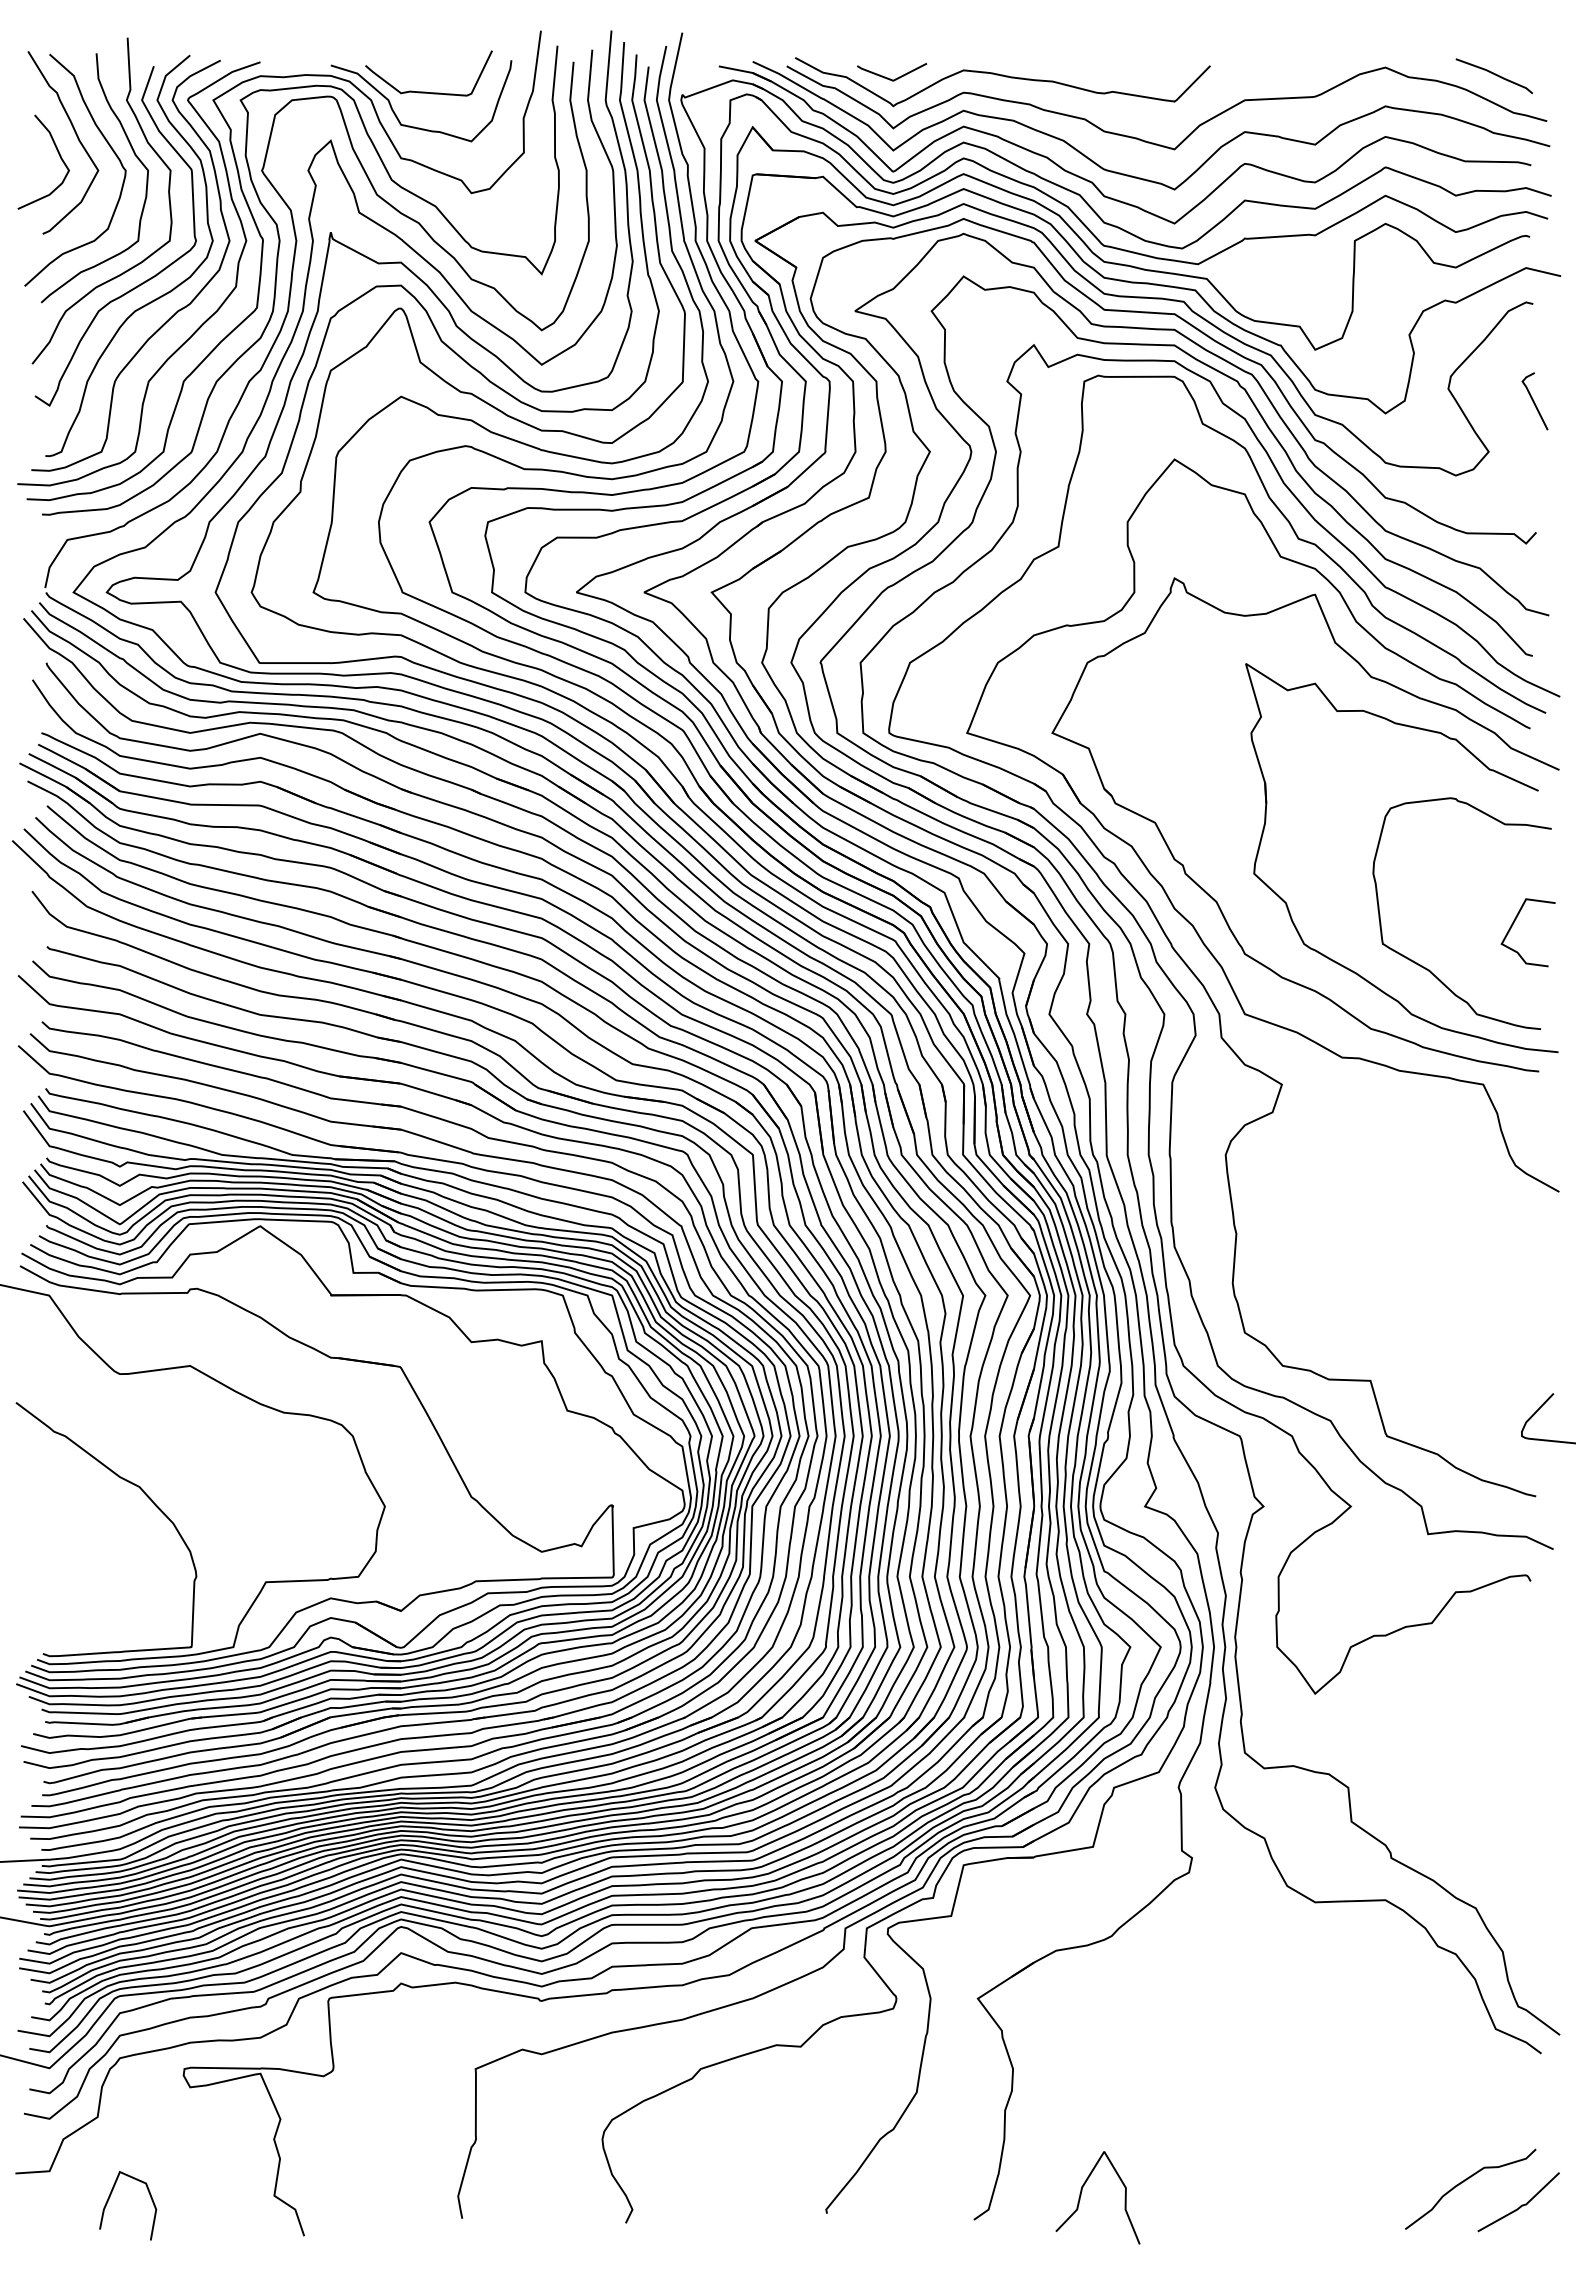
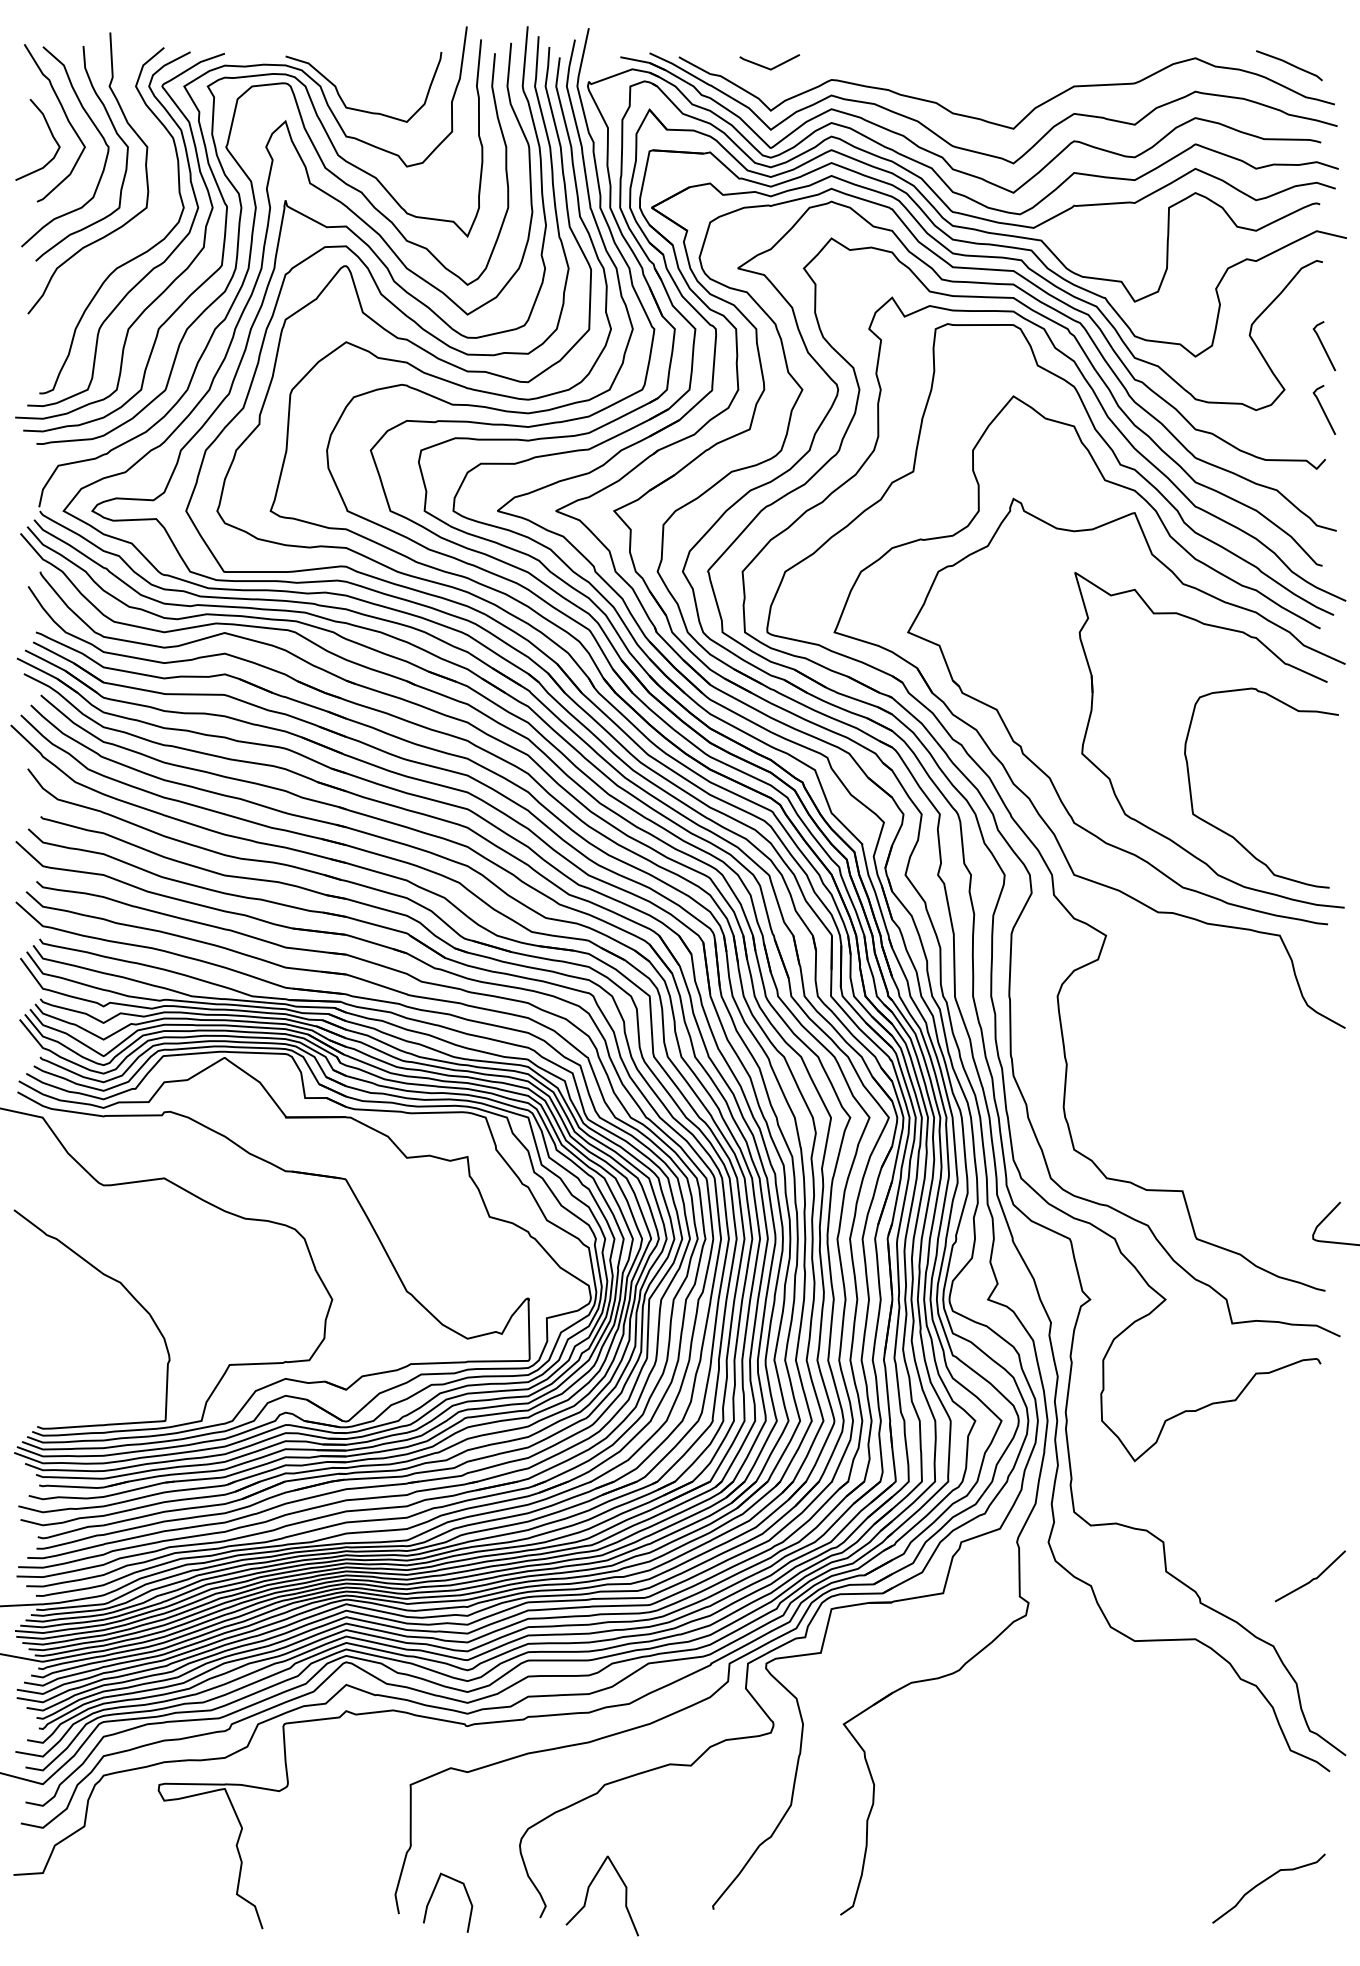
curve: (1005, 77) -> (867, 66), removed
curve: (426, 91) -> (368, 78), removed
curve: (143, 281) -> (123, 242), removed
curve: (1534, 475) -> (1324, 410), added
curve: (1514, 923) -> (1306, 796), removed
curve: (1081, 2195) -> (588, 1894), moved
curve: (110, 2197) -> (432, 1895), moved
line: (1521, 2204) -> (1312, 1578), moved

